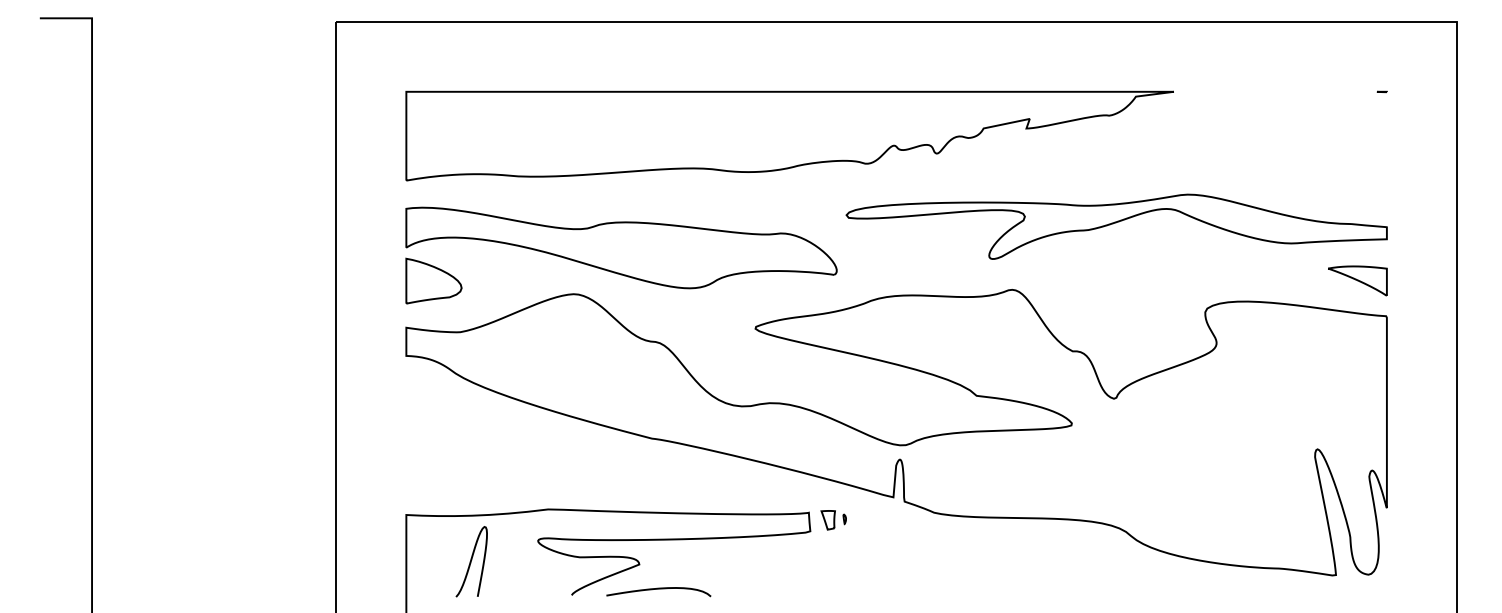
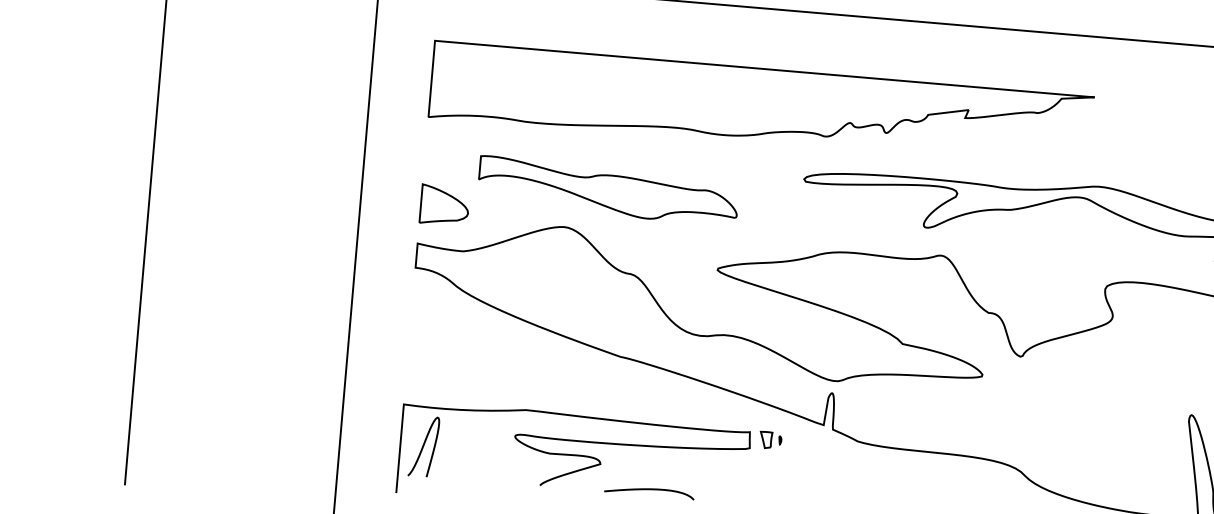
part: (621, 247) -> (608, 190), size x0.7
curve: (471, 561) -> (423, 446), moved
curve: (658, 589) -> (649, 489), moved

